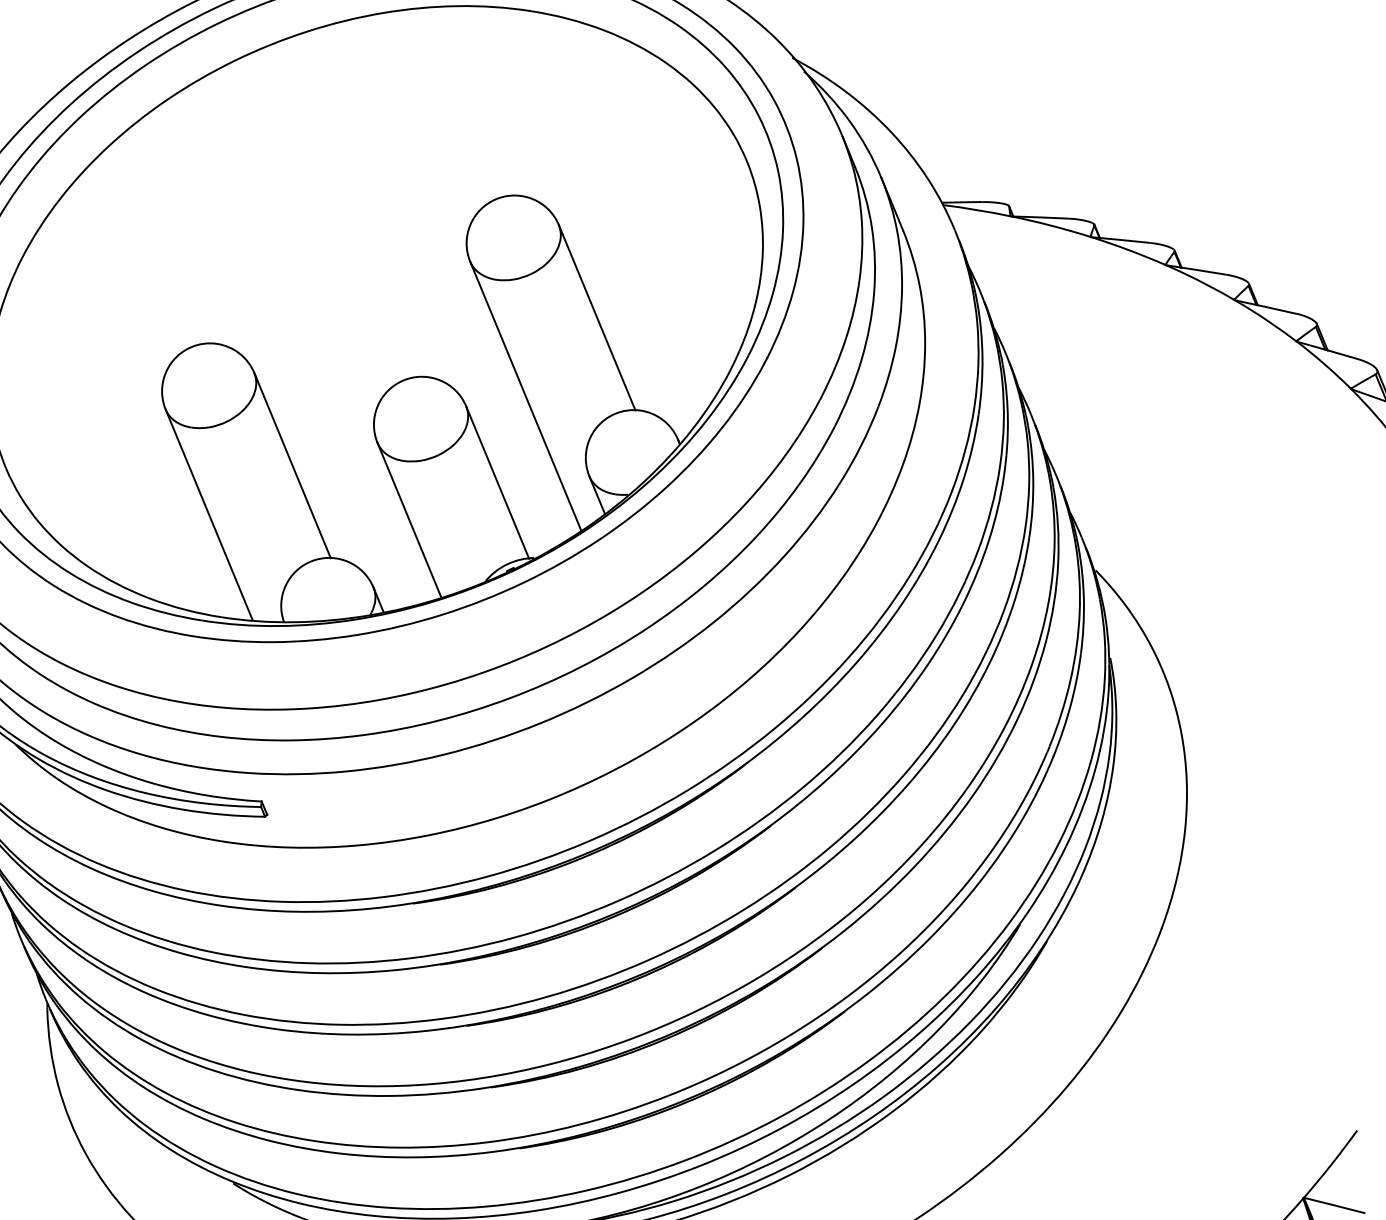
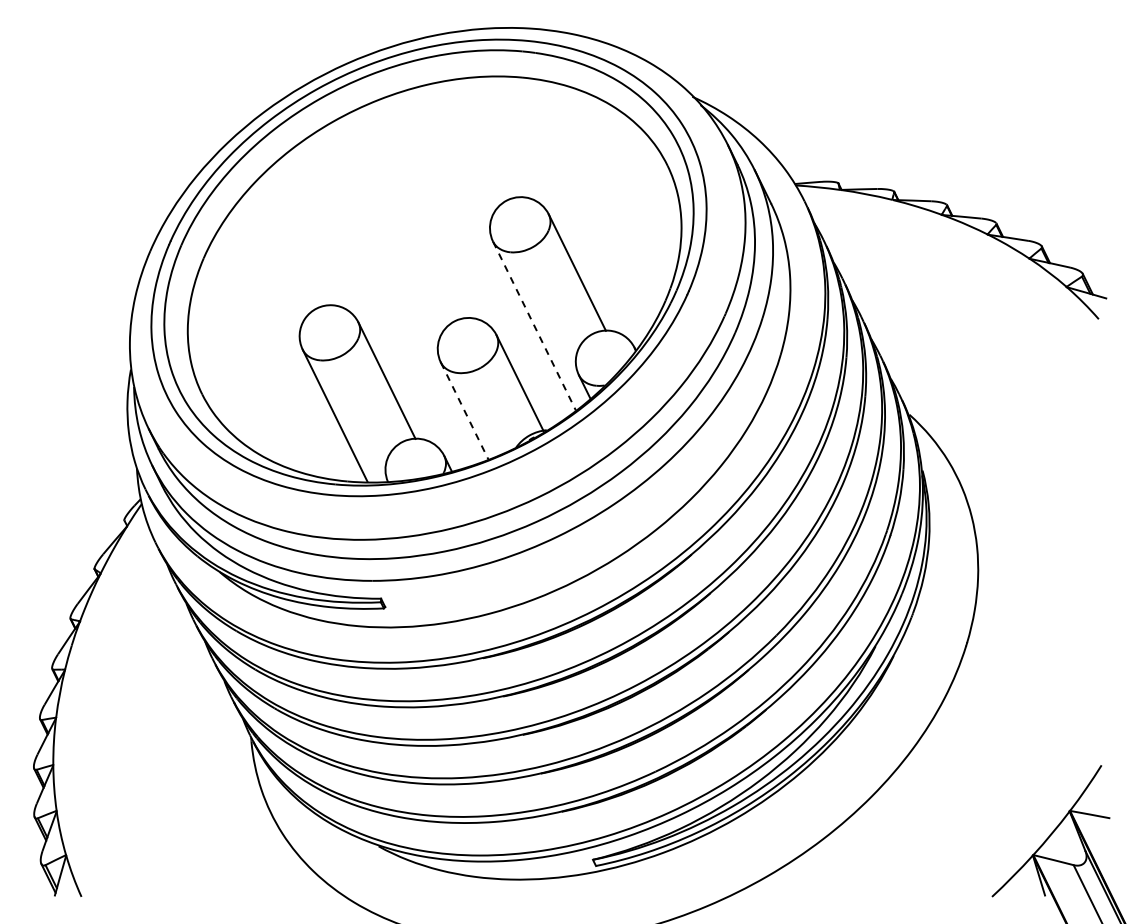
line: (525, 396) -> (534, 326), solid -> dashed
line: (409, 519) -> (464, 410), solid -> dashed

